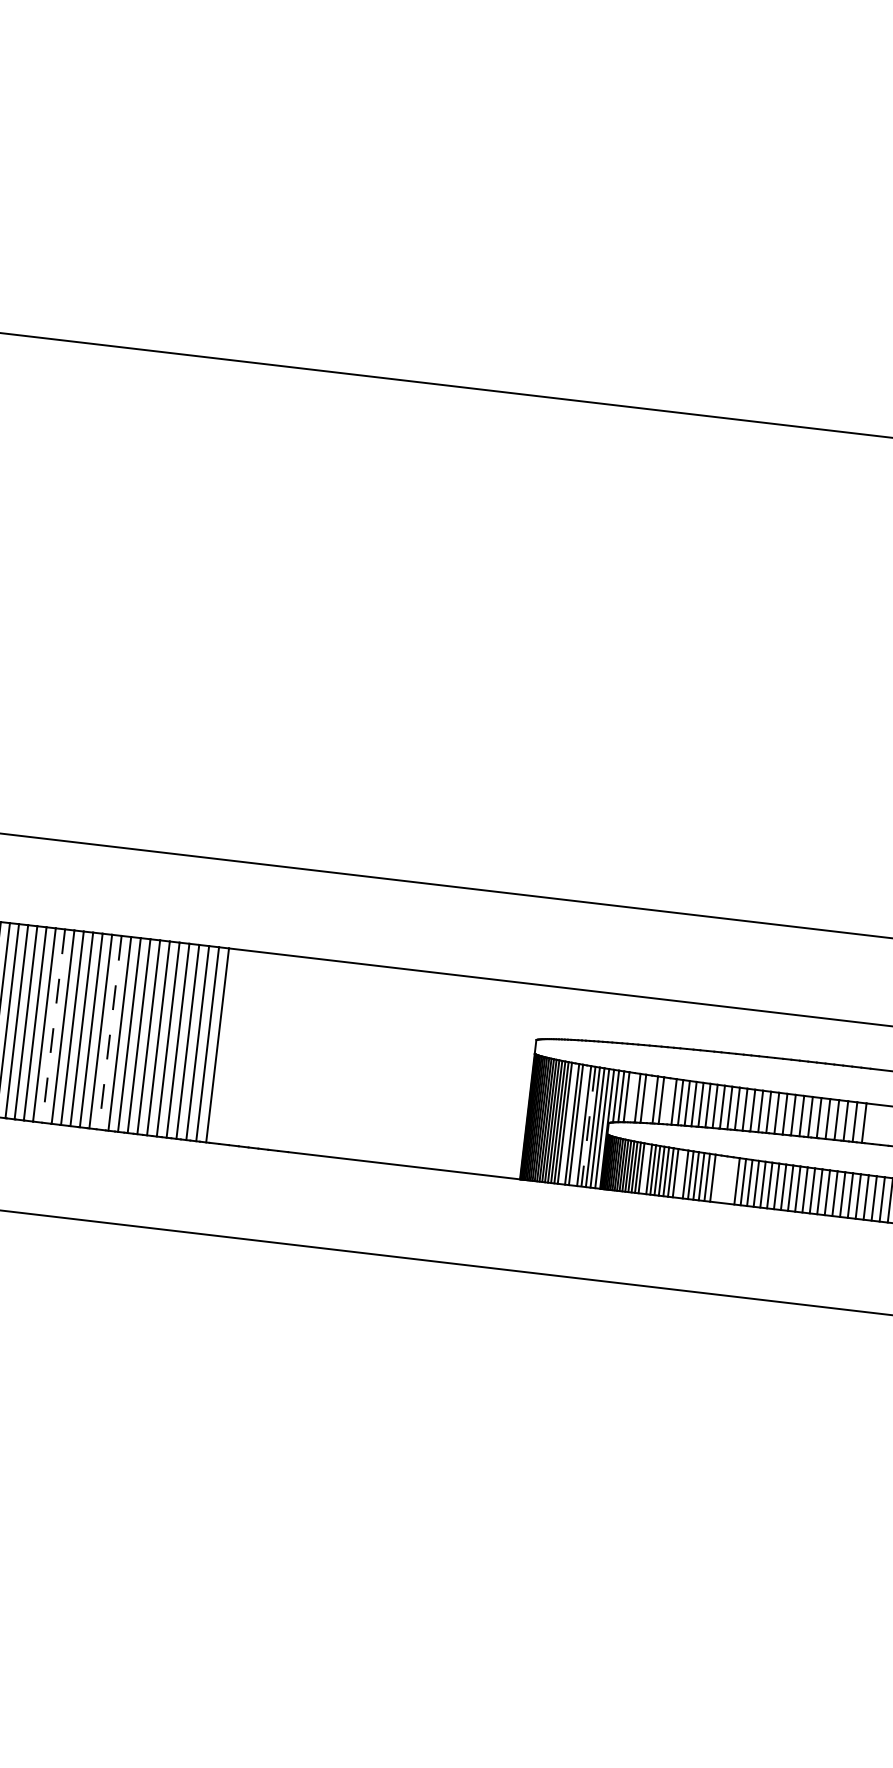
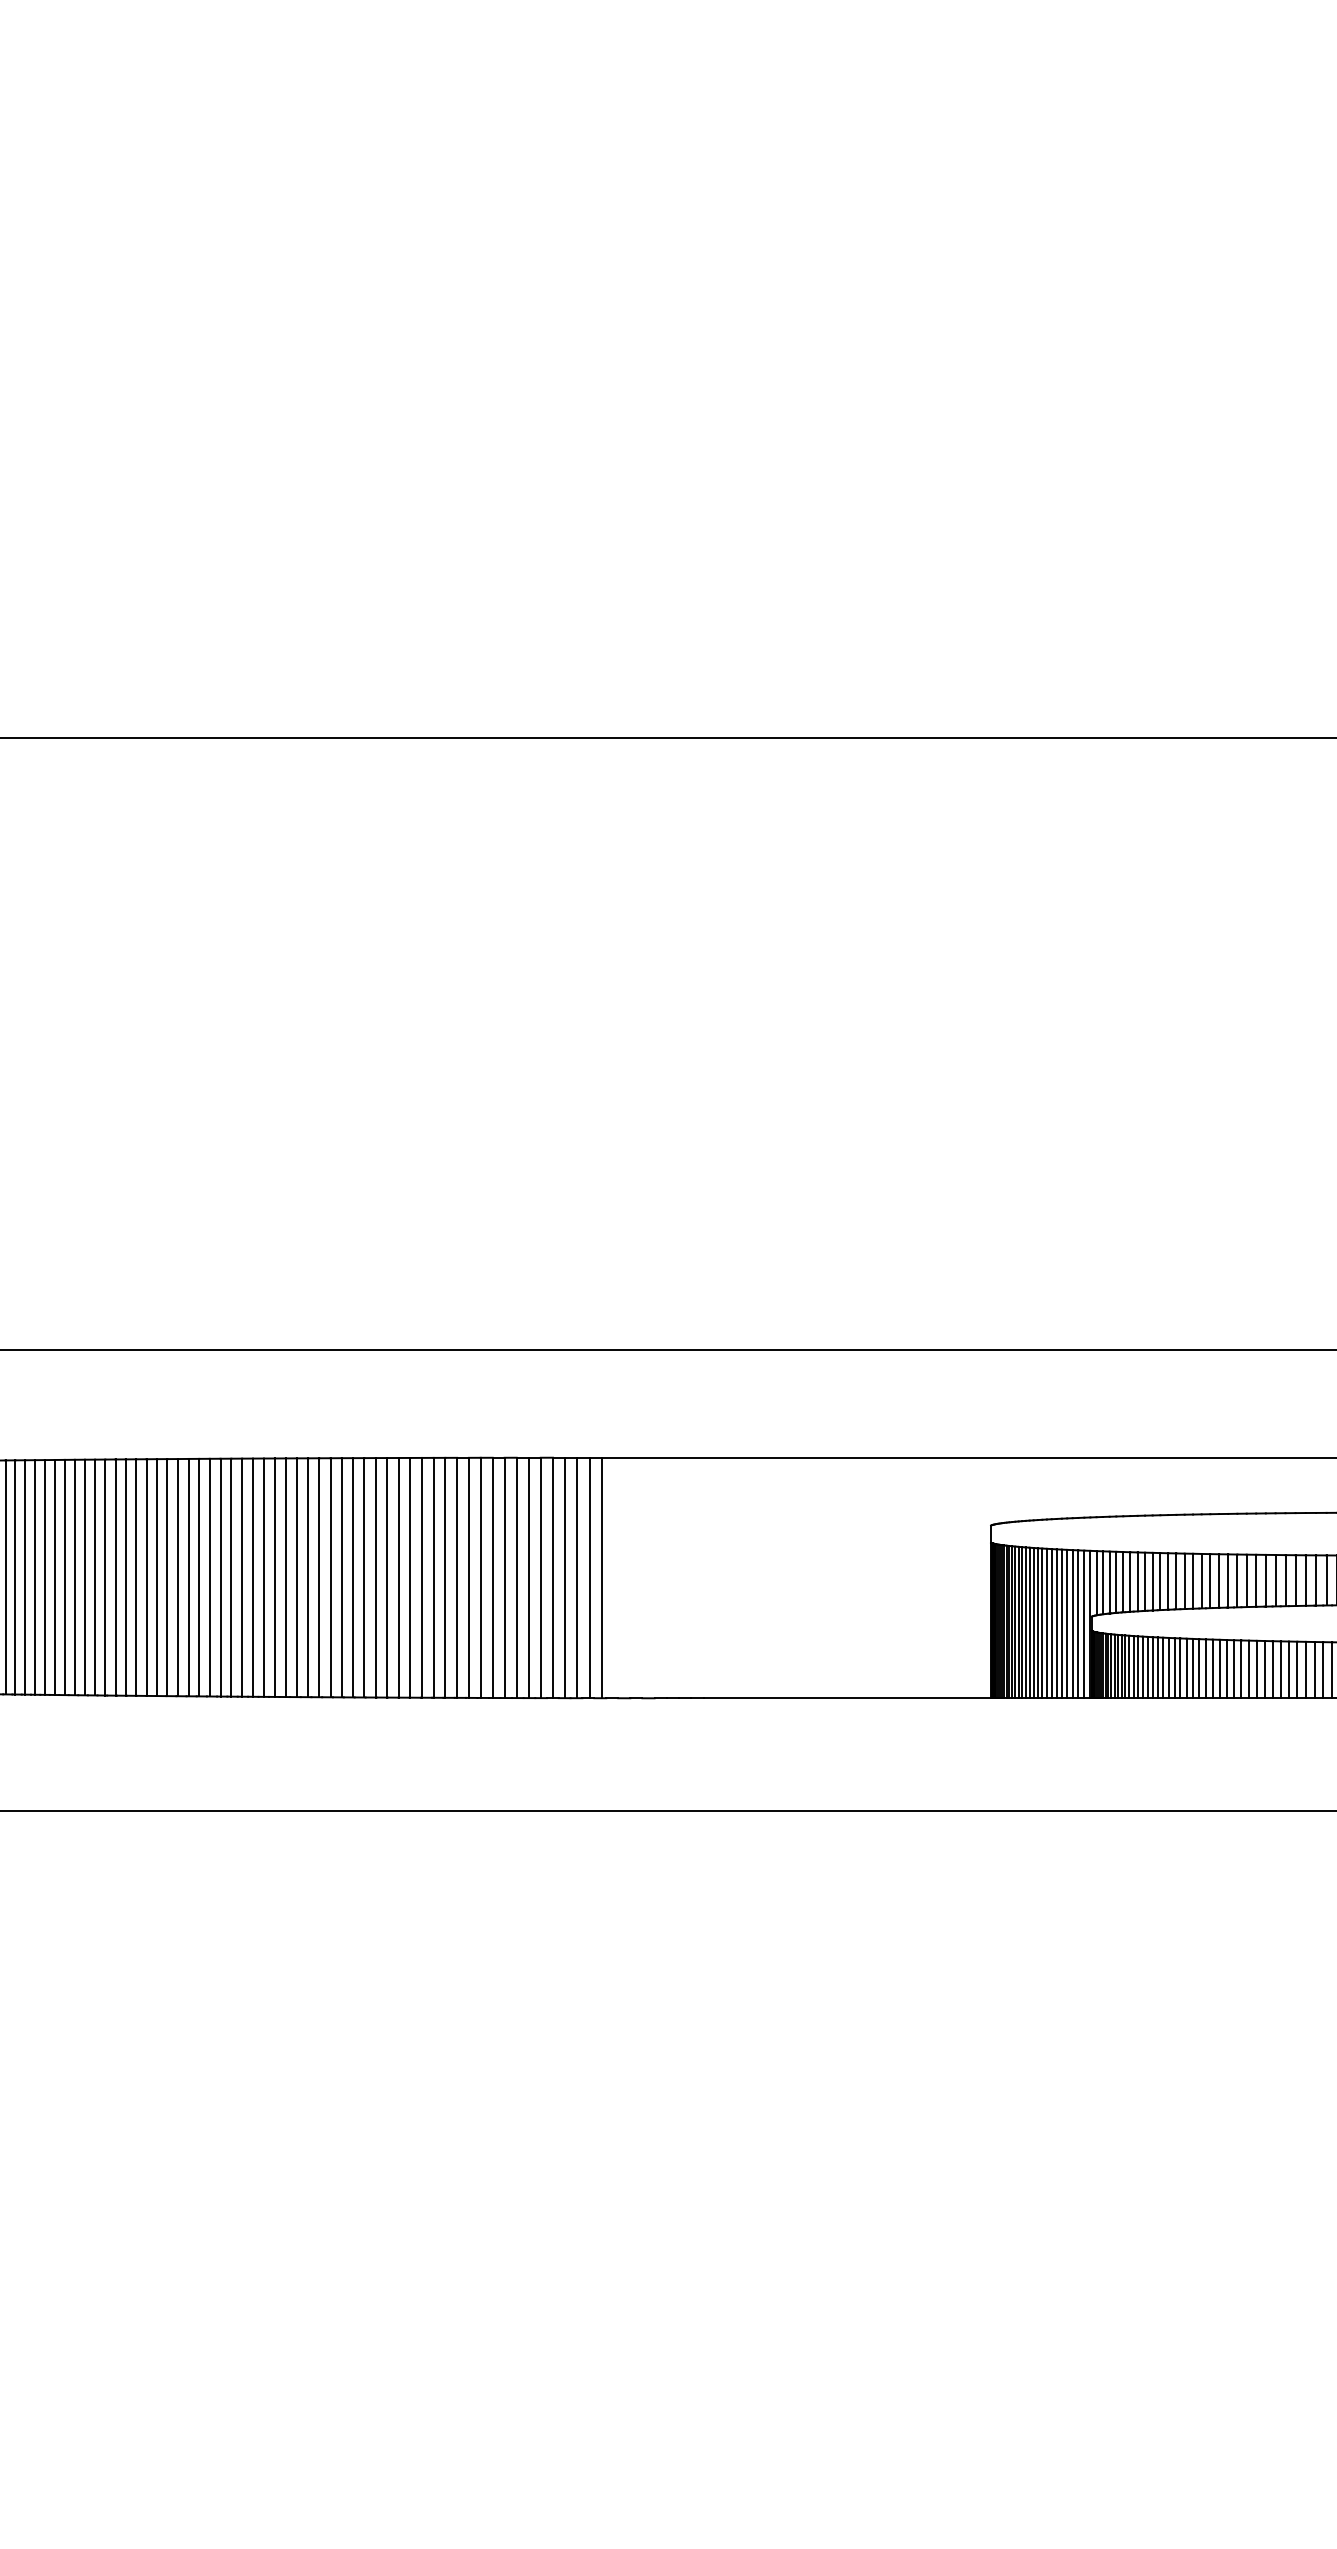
line: (53, 1025) -> (398, 1577), dashed -> solid
line: (109, 1033) -> (468, 1578), dashed -> solid
line: (632, 1097) -> (1116, 1581), added
line: (649, 1099) -> (1137, 1581), added
line: (667, 1101) -> (1160, 1581), added
line: (568, 1123) -> (1042, 1623), added
line: (579, 1125) -> (1056, 1623), added
line: (588, 1127) -> (1067, 1624), dashed -> solid
line: (645, 1168) -> (1142, 1667), added
line: (680, 1173) -> (1186, 1668), added
line: (719, 1179) -> (1234, 1669), added
line: (724, 1179) -> (1241, 1669), added
line: (731, 1180) -> (1249, 1669), added

